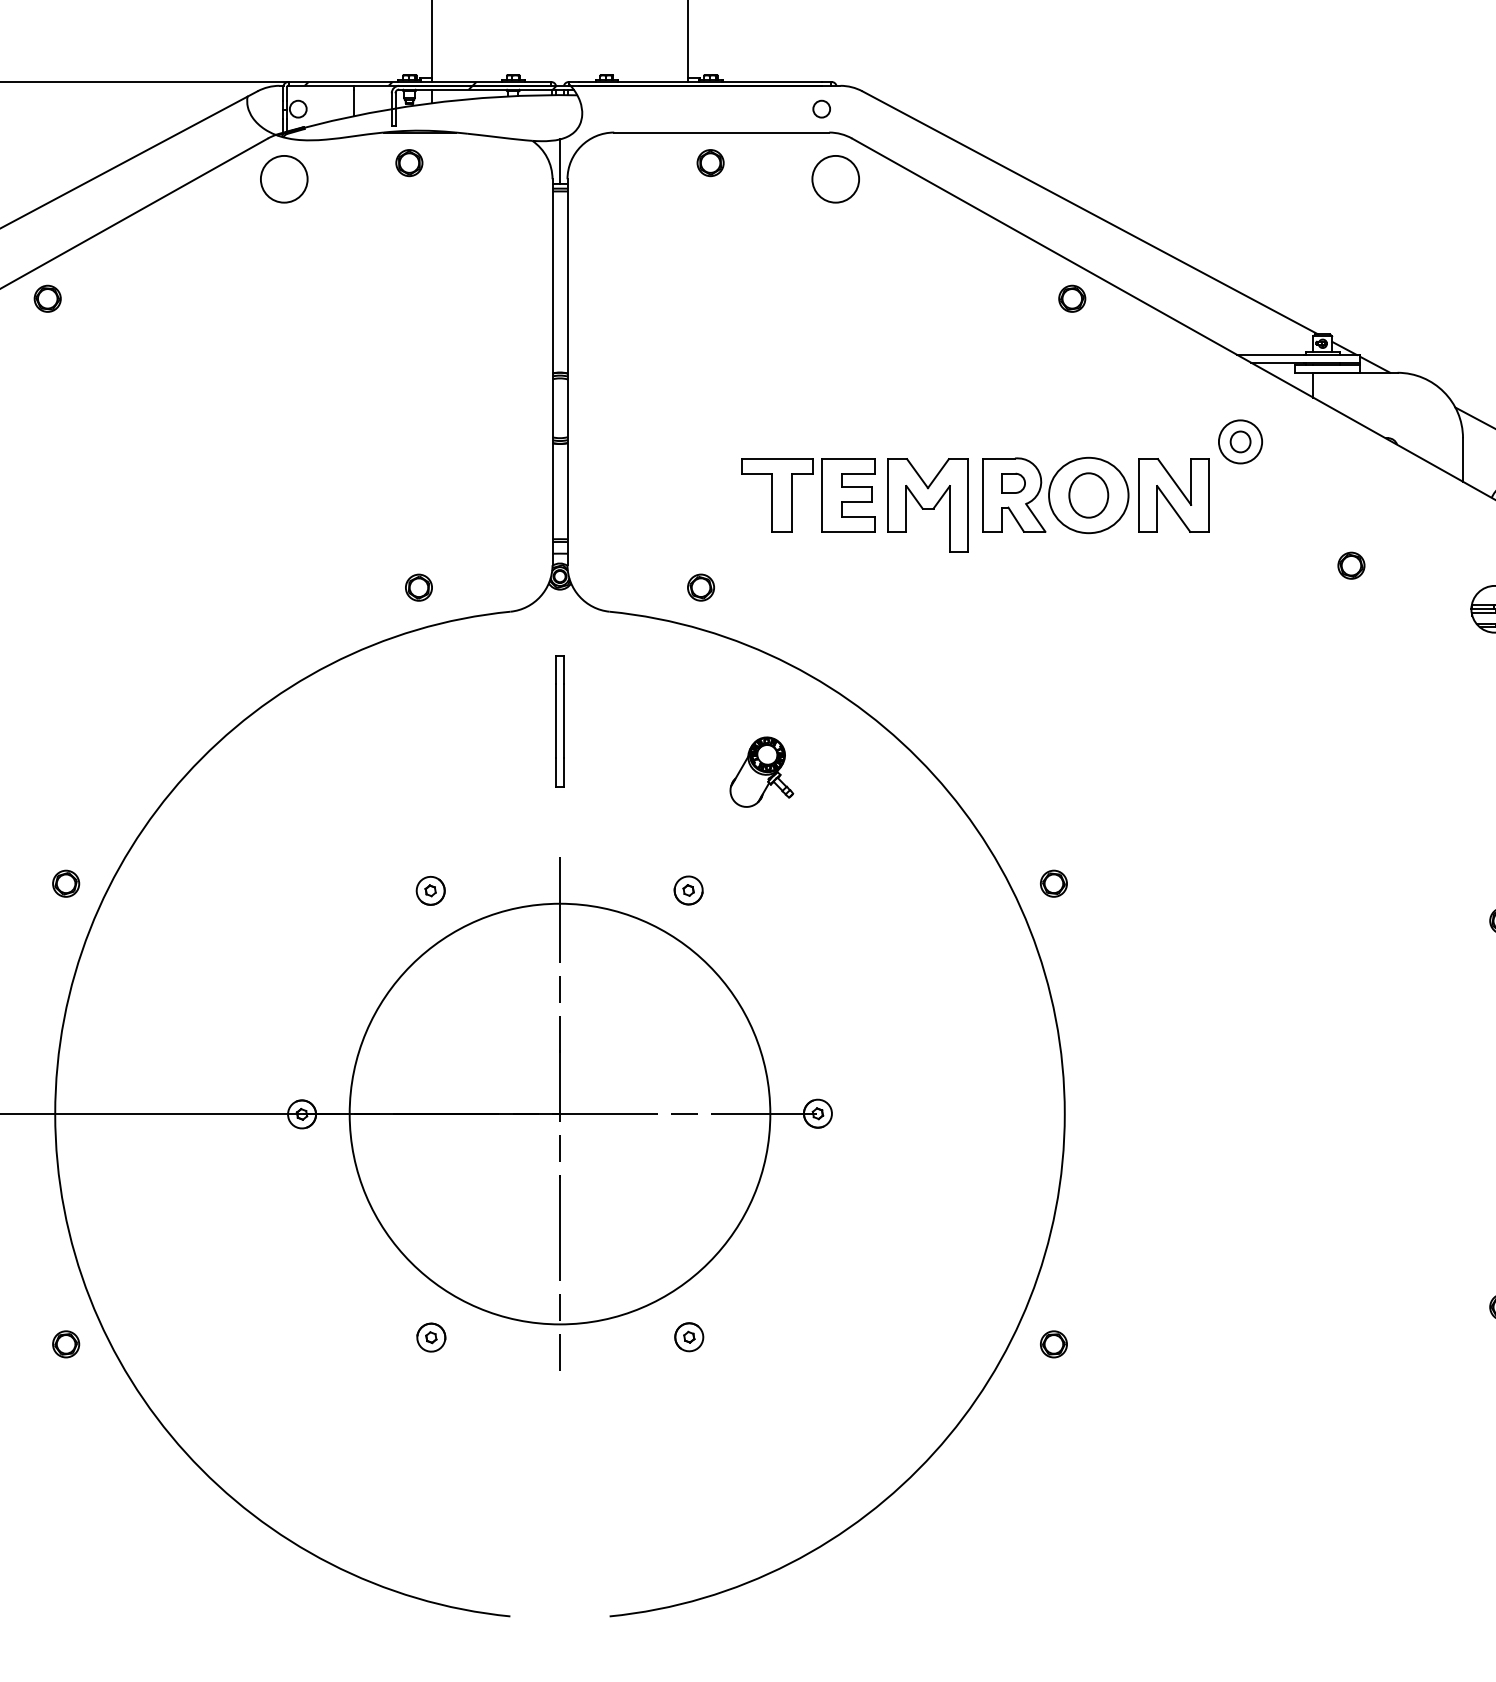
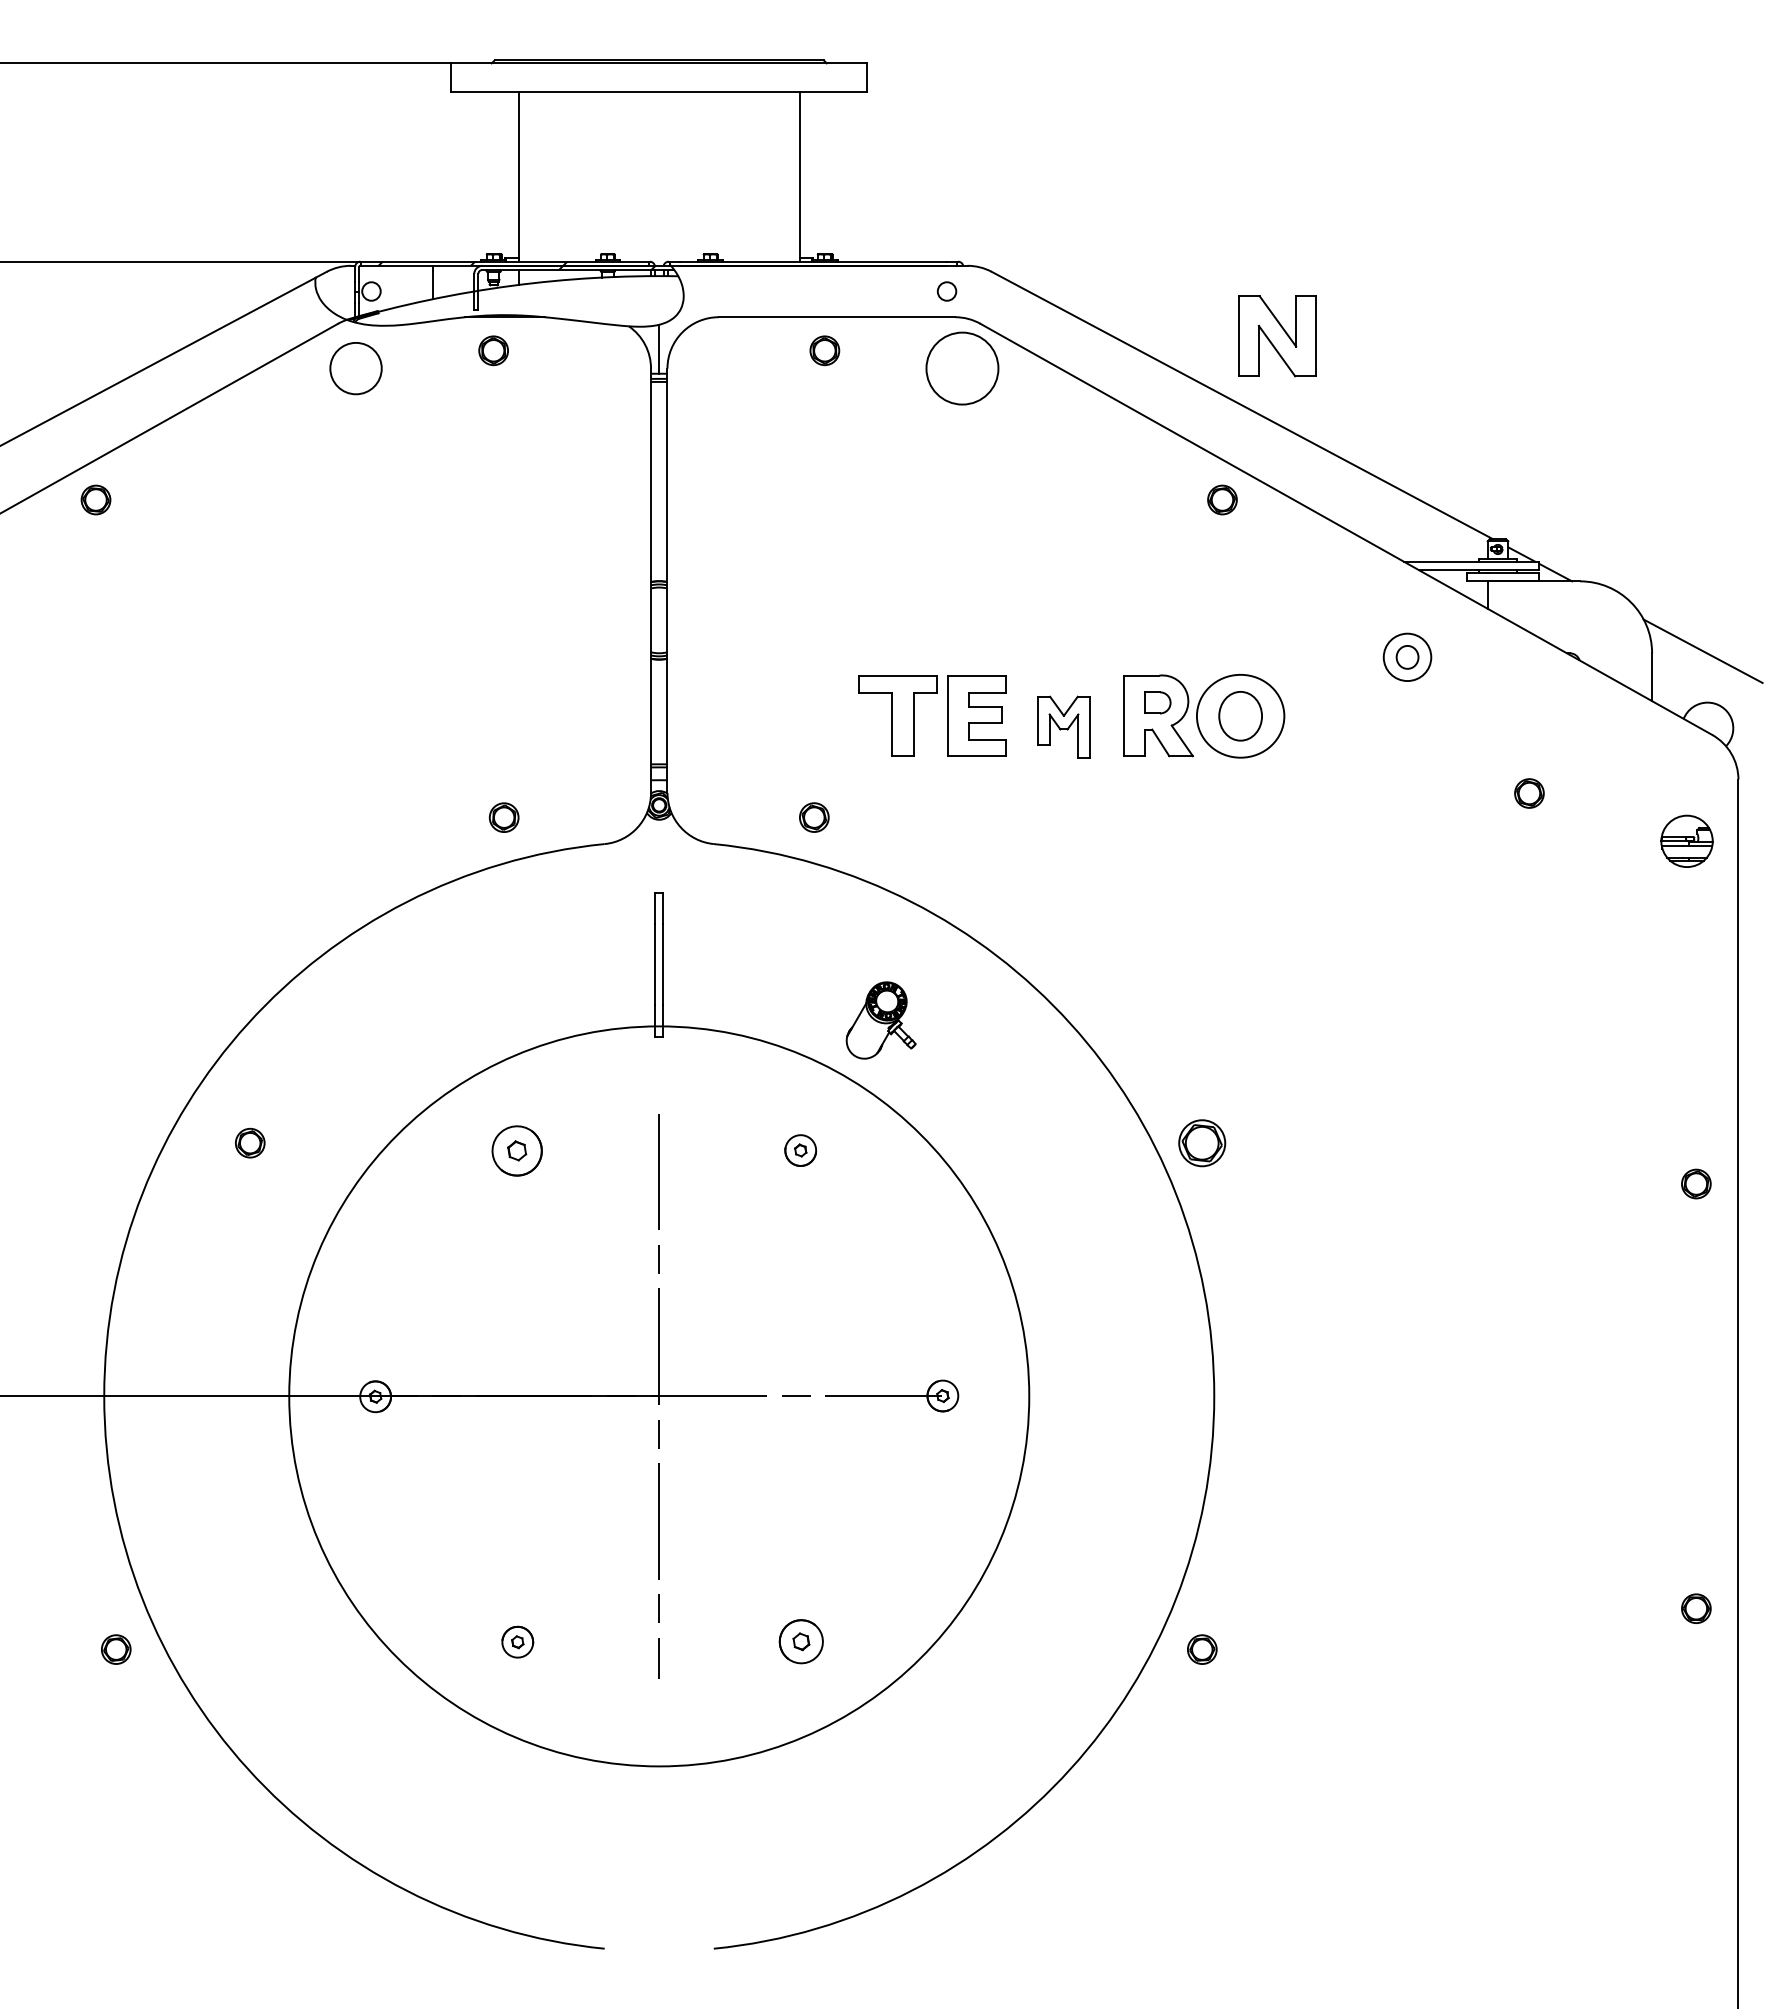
circle: (835, 179) -> (962, 368), size x1.4
part: (1174, 495) -> (1277, 336), moved
part: (927, 505) -> (1063, 727), size x0.6
part: (66, 883) -> (250, 1142), moved
part: (1054, 883) -> (1202, 1142), size x1.6
part: (430, 890) -> (516, 1150), size x1.6
circle: (560, 1114) -> (659, 1396), size x1.6
part: (689, 1336) -> (801, 1641), size x1.4

